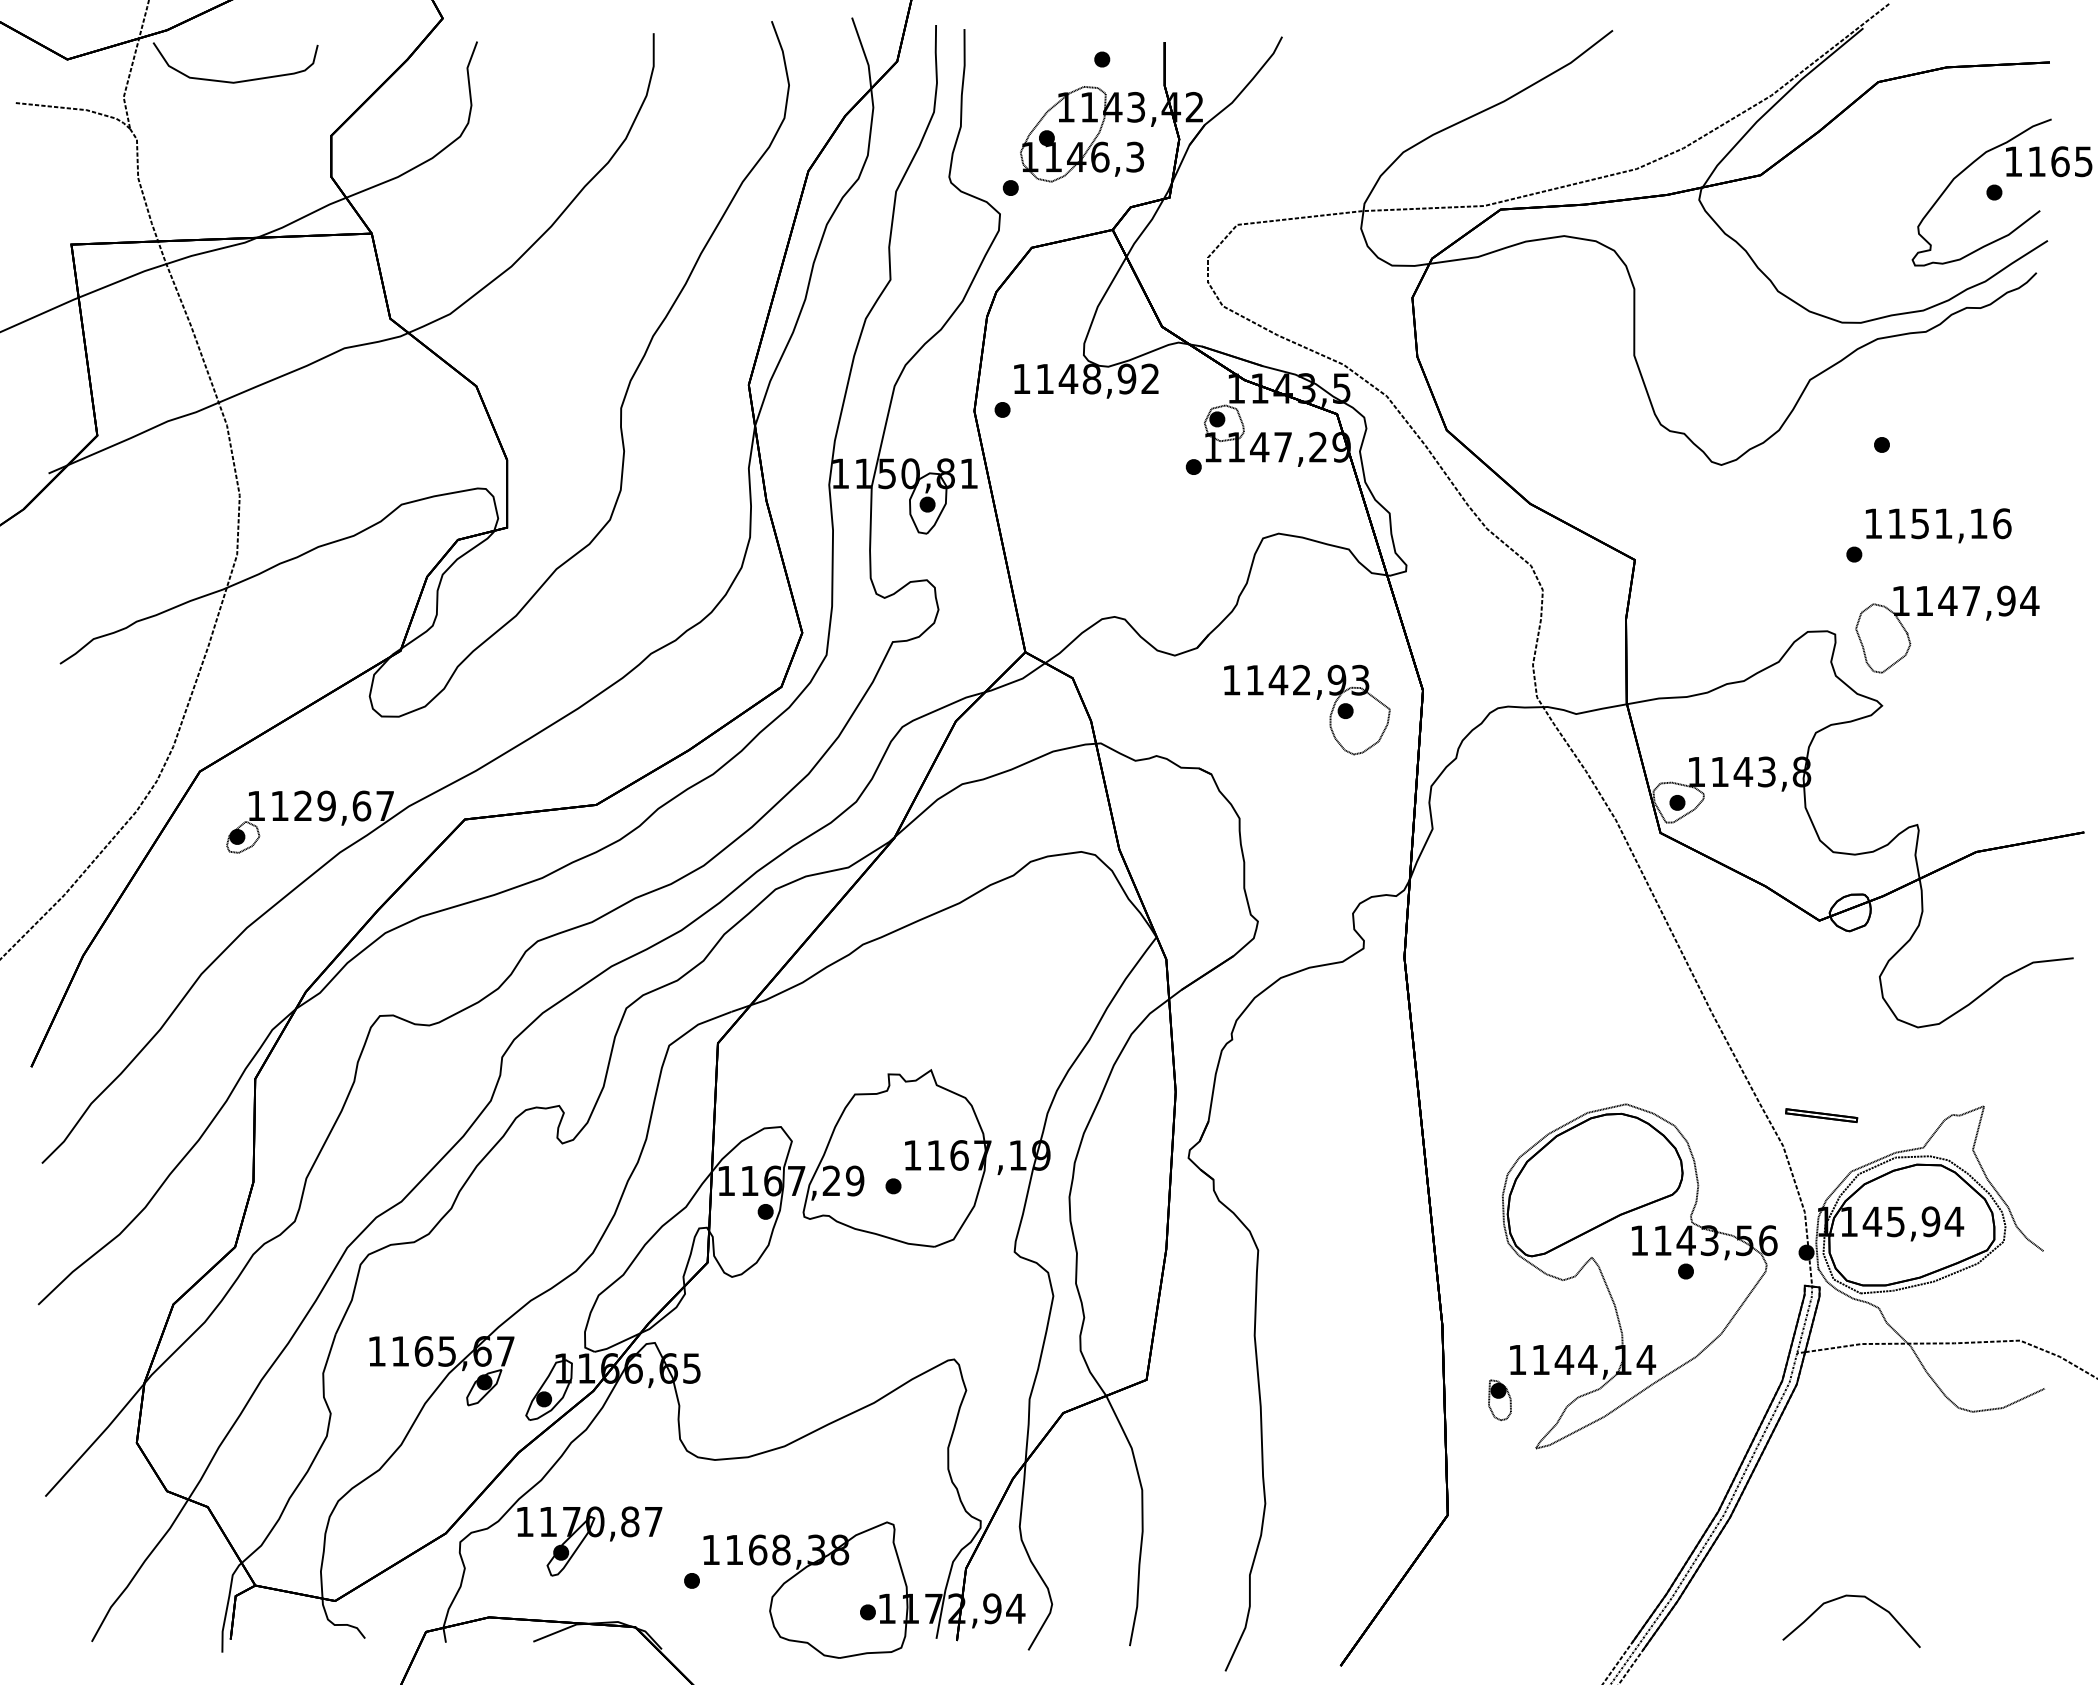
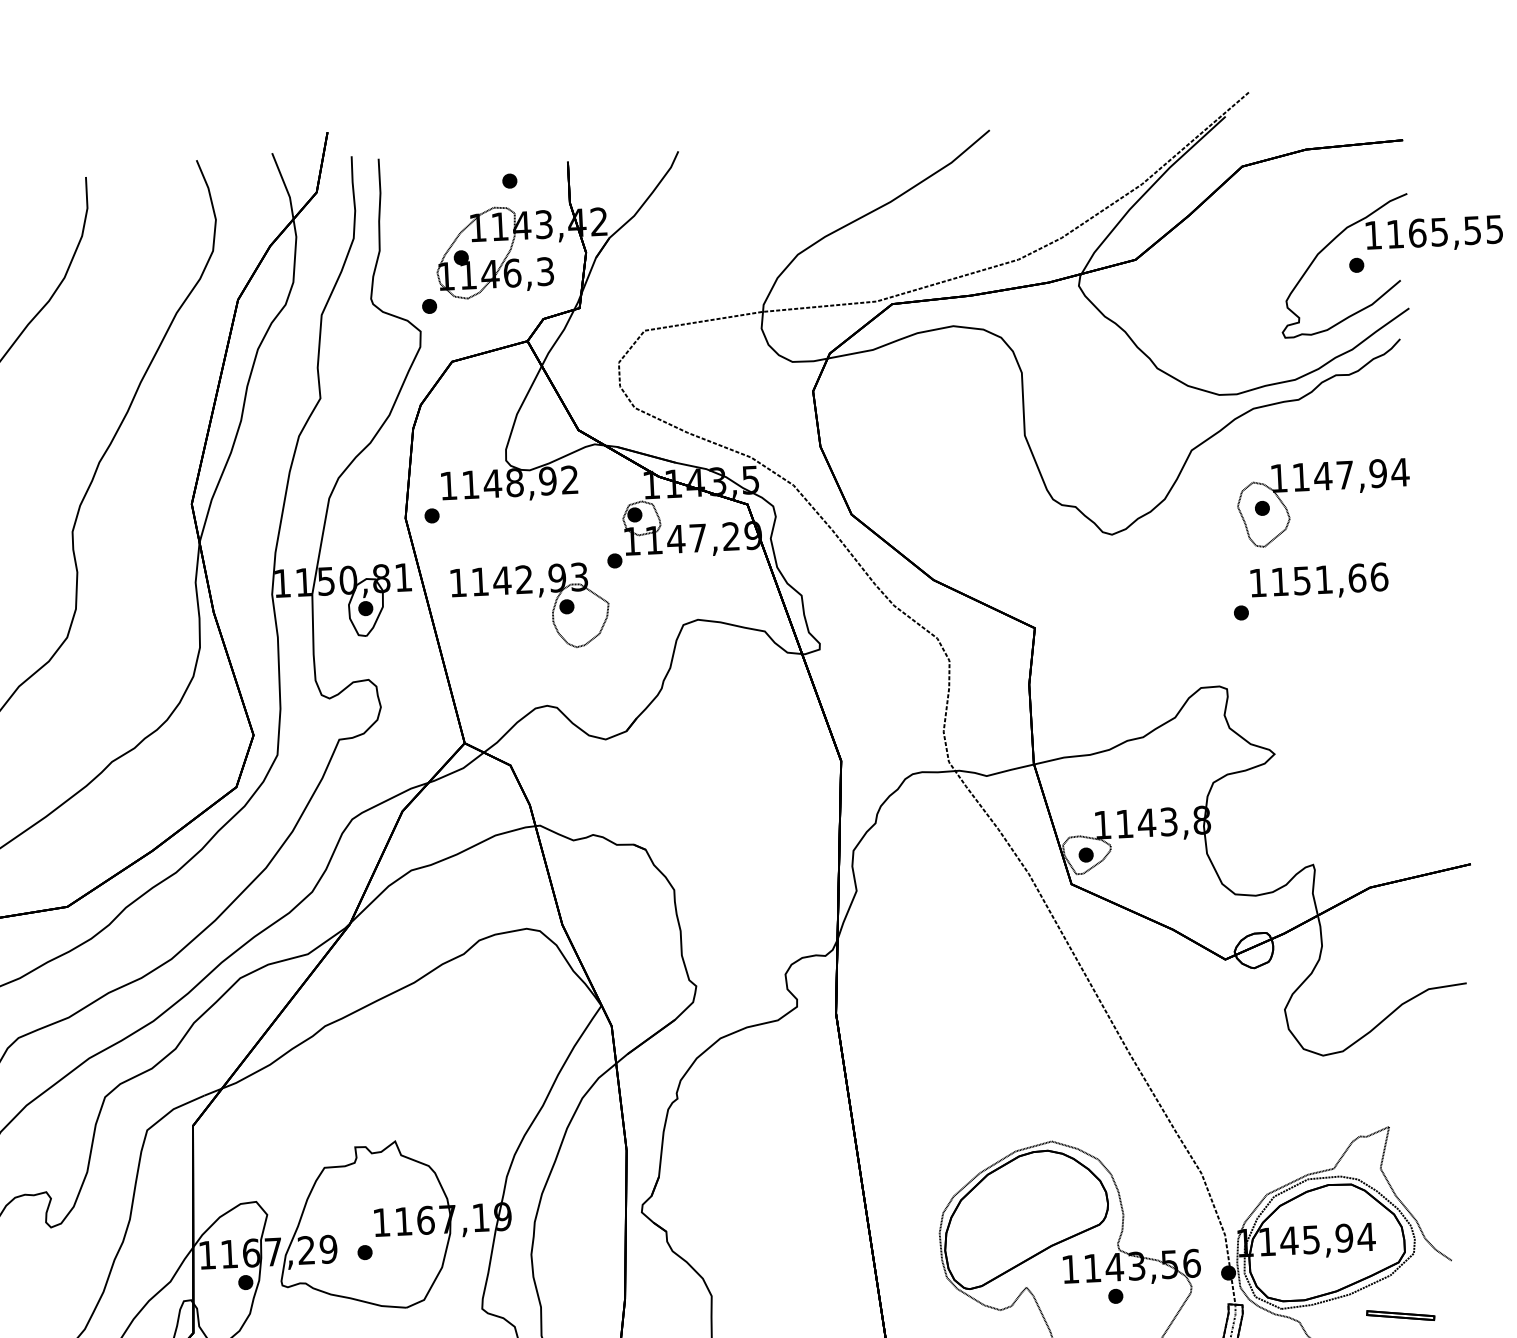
text: (1978, 523) -> (1356, 577), 1151,16 -> 1151,66
part: (1950, 615) -> (1326, 489), moved
part: (1316, 699) -> (538, 597), moved
part: (1821, 1115) -> (1400, 1315), moved

